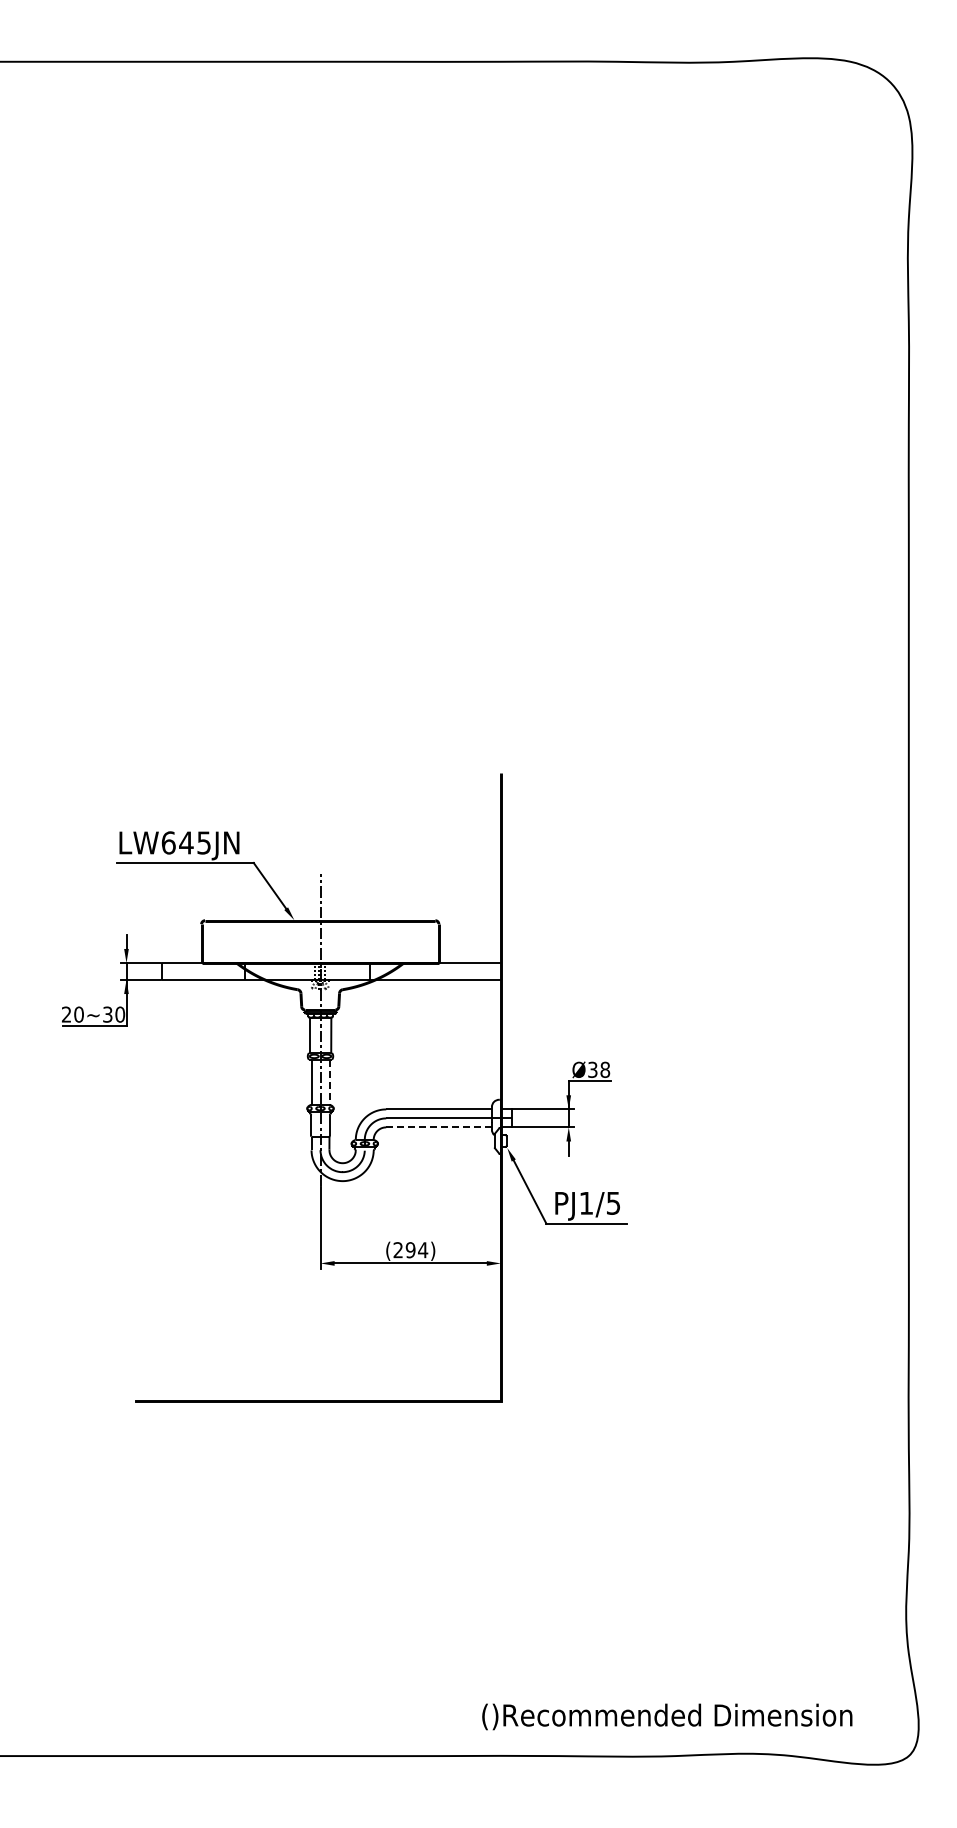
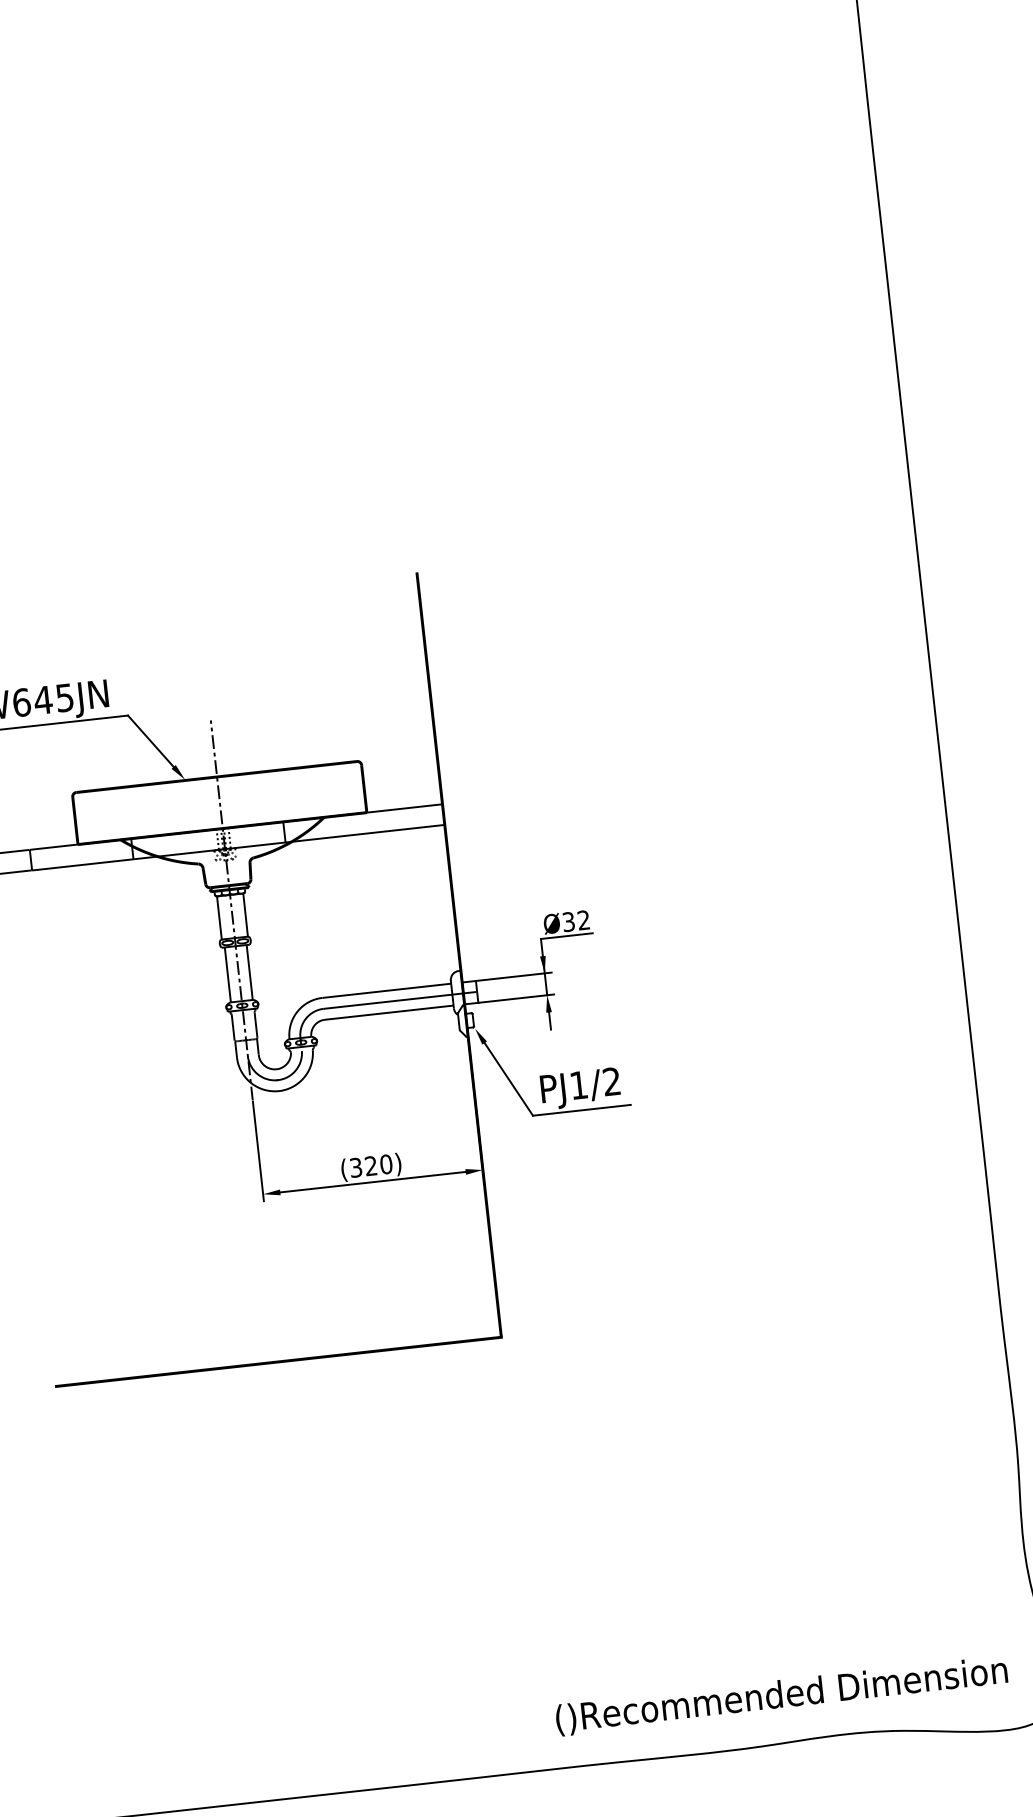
text: (605, 1069) -> (584, 919), Ø38 -> Ø32
line: (329, 1082) -> (249, 972), dashed -> solid
line: (439, 1127) -> (389, 1012), dashed -> solid
text: (612, 1202) -> (610, 1080), PJ1/5 -> PJ1/2
text: (410, 1250) -> (370, 1166), (294) -> (320)
text: (667, 1716) -> (781, 1695), moved

